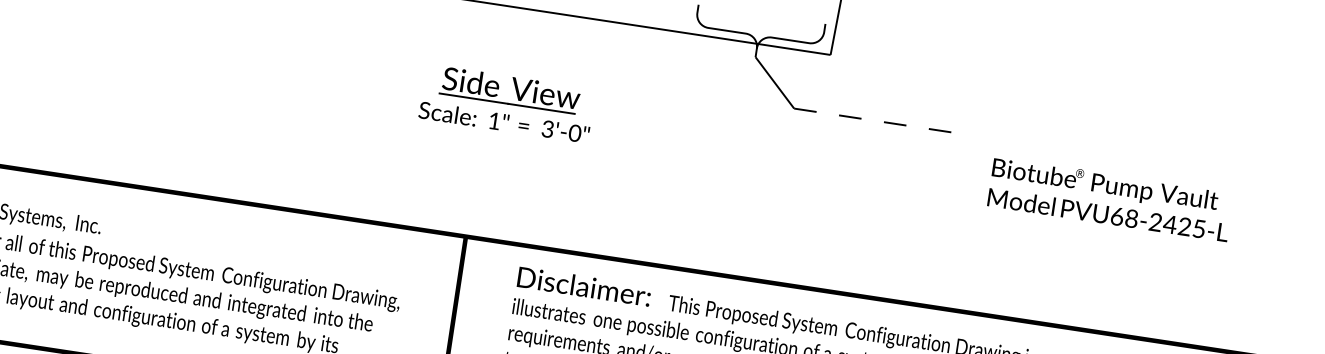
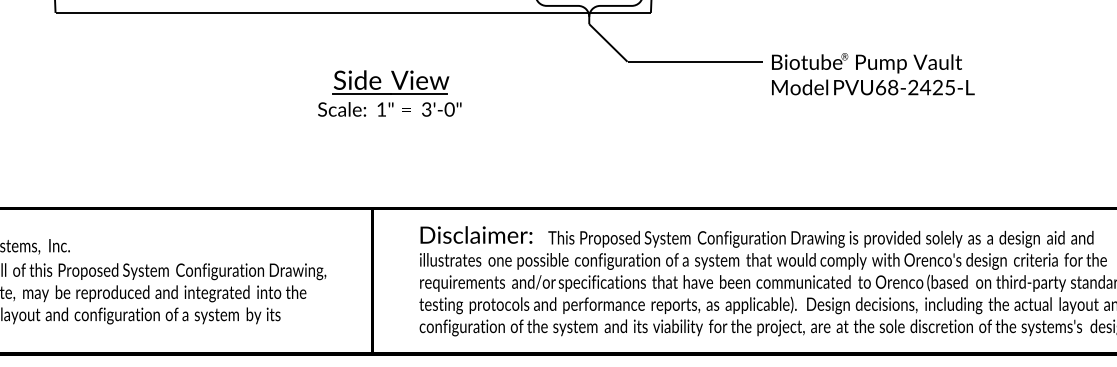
line: (874, 120) -> (695, 61), dashed -> solid
text: (1110, 199) -> (873, 74), moved

